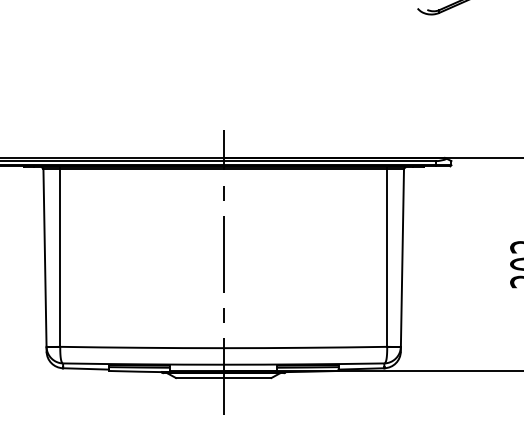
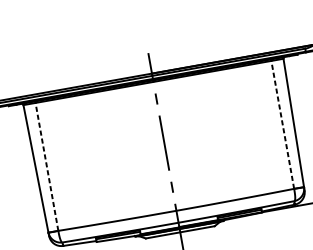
line: (60, 257) -> (47, 166), solid -> dashed
line: (387, 257) -> (282, 124), solid -> dashed

